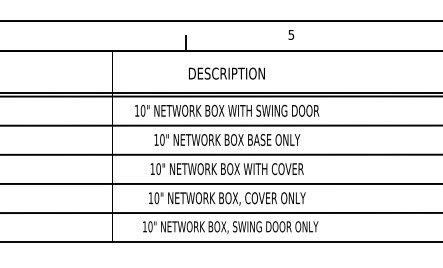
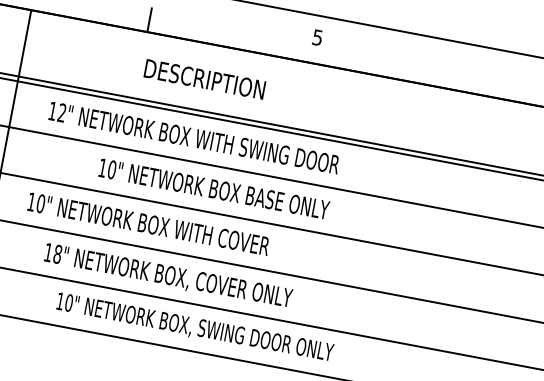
text: (142, 110) -> (61, 112), 10" -> 12"
text: (227, 139) -> (214, 188), moved
text: (226, 169) -> (147, 224), moved
text: (156, 197) -> (57, 253), 10" -> 18"
text: (230, 227) -> (194, 327), moved

